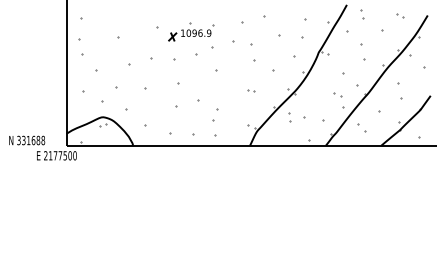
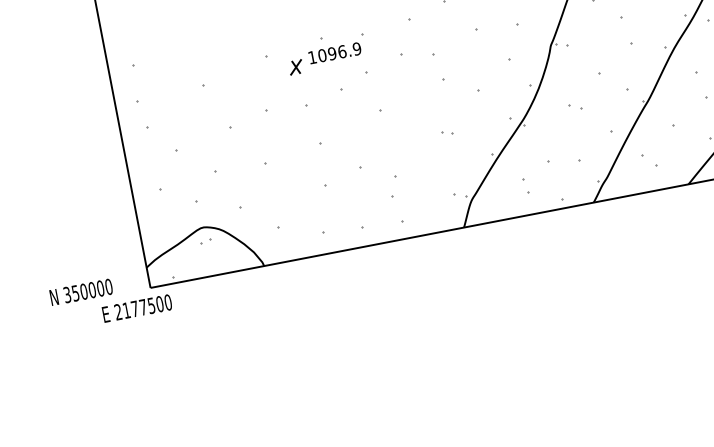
part: (337, 94) -> (574, 106), moved
part: (289, 117) -> (525, 185), moved
text: (33, 140) -> (92, 290), 331688 -> 350000

